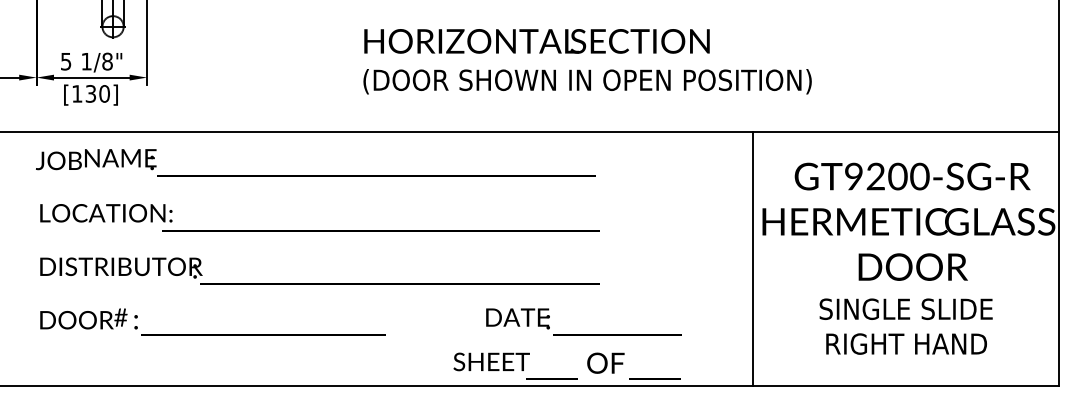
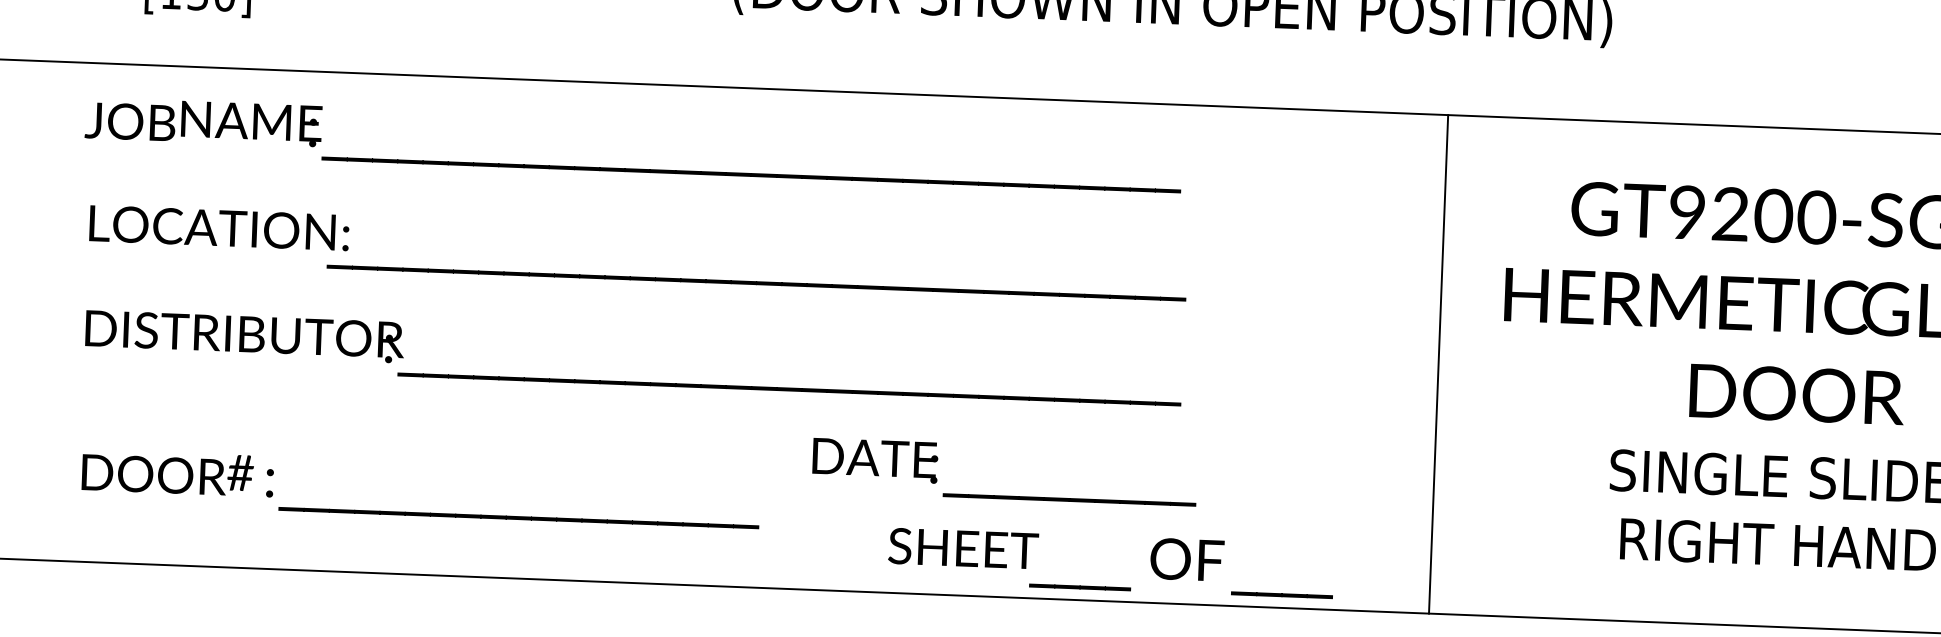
line: (753, 258) -> (1439, 363), moved
text: (212, 321) -> (419, 487), moved
text: (583, 321) -> (1003, 470), moved

